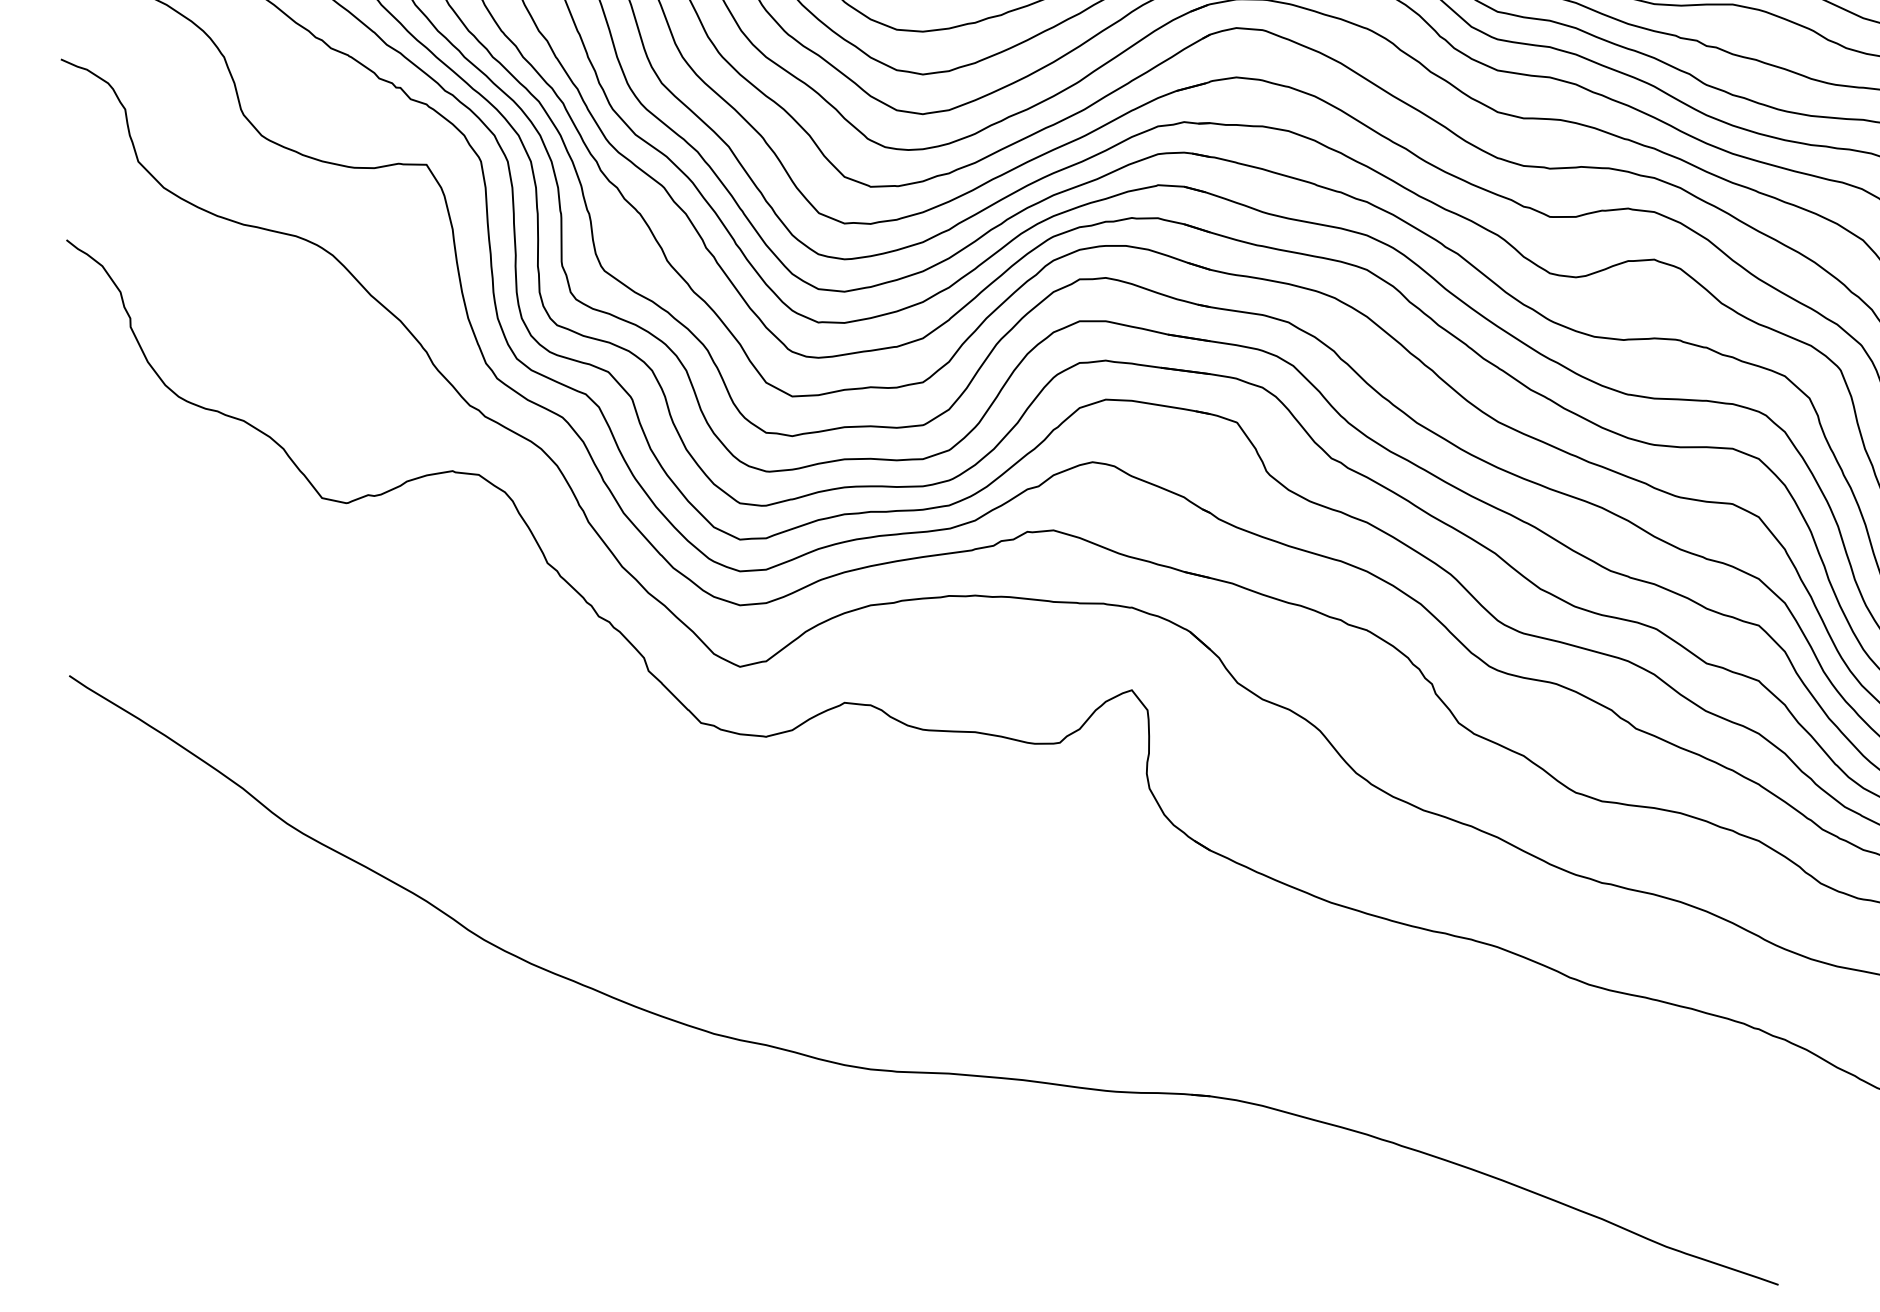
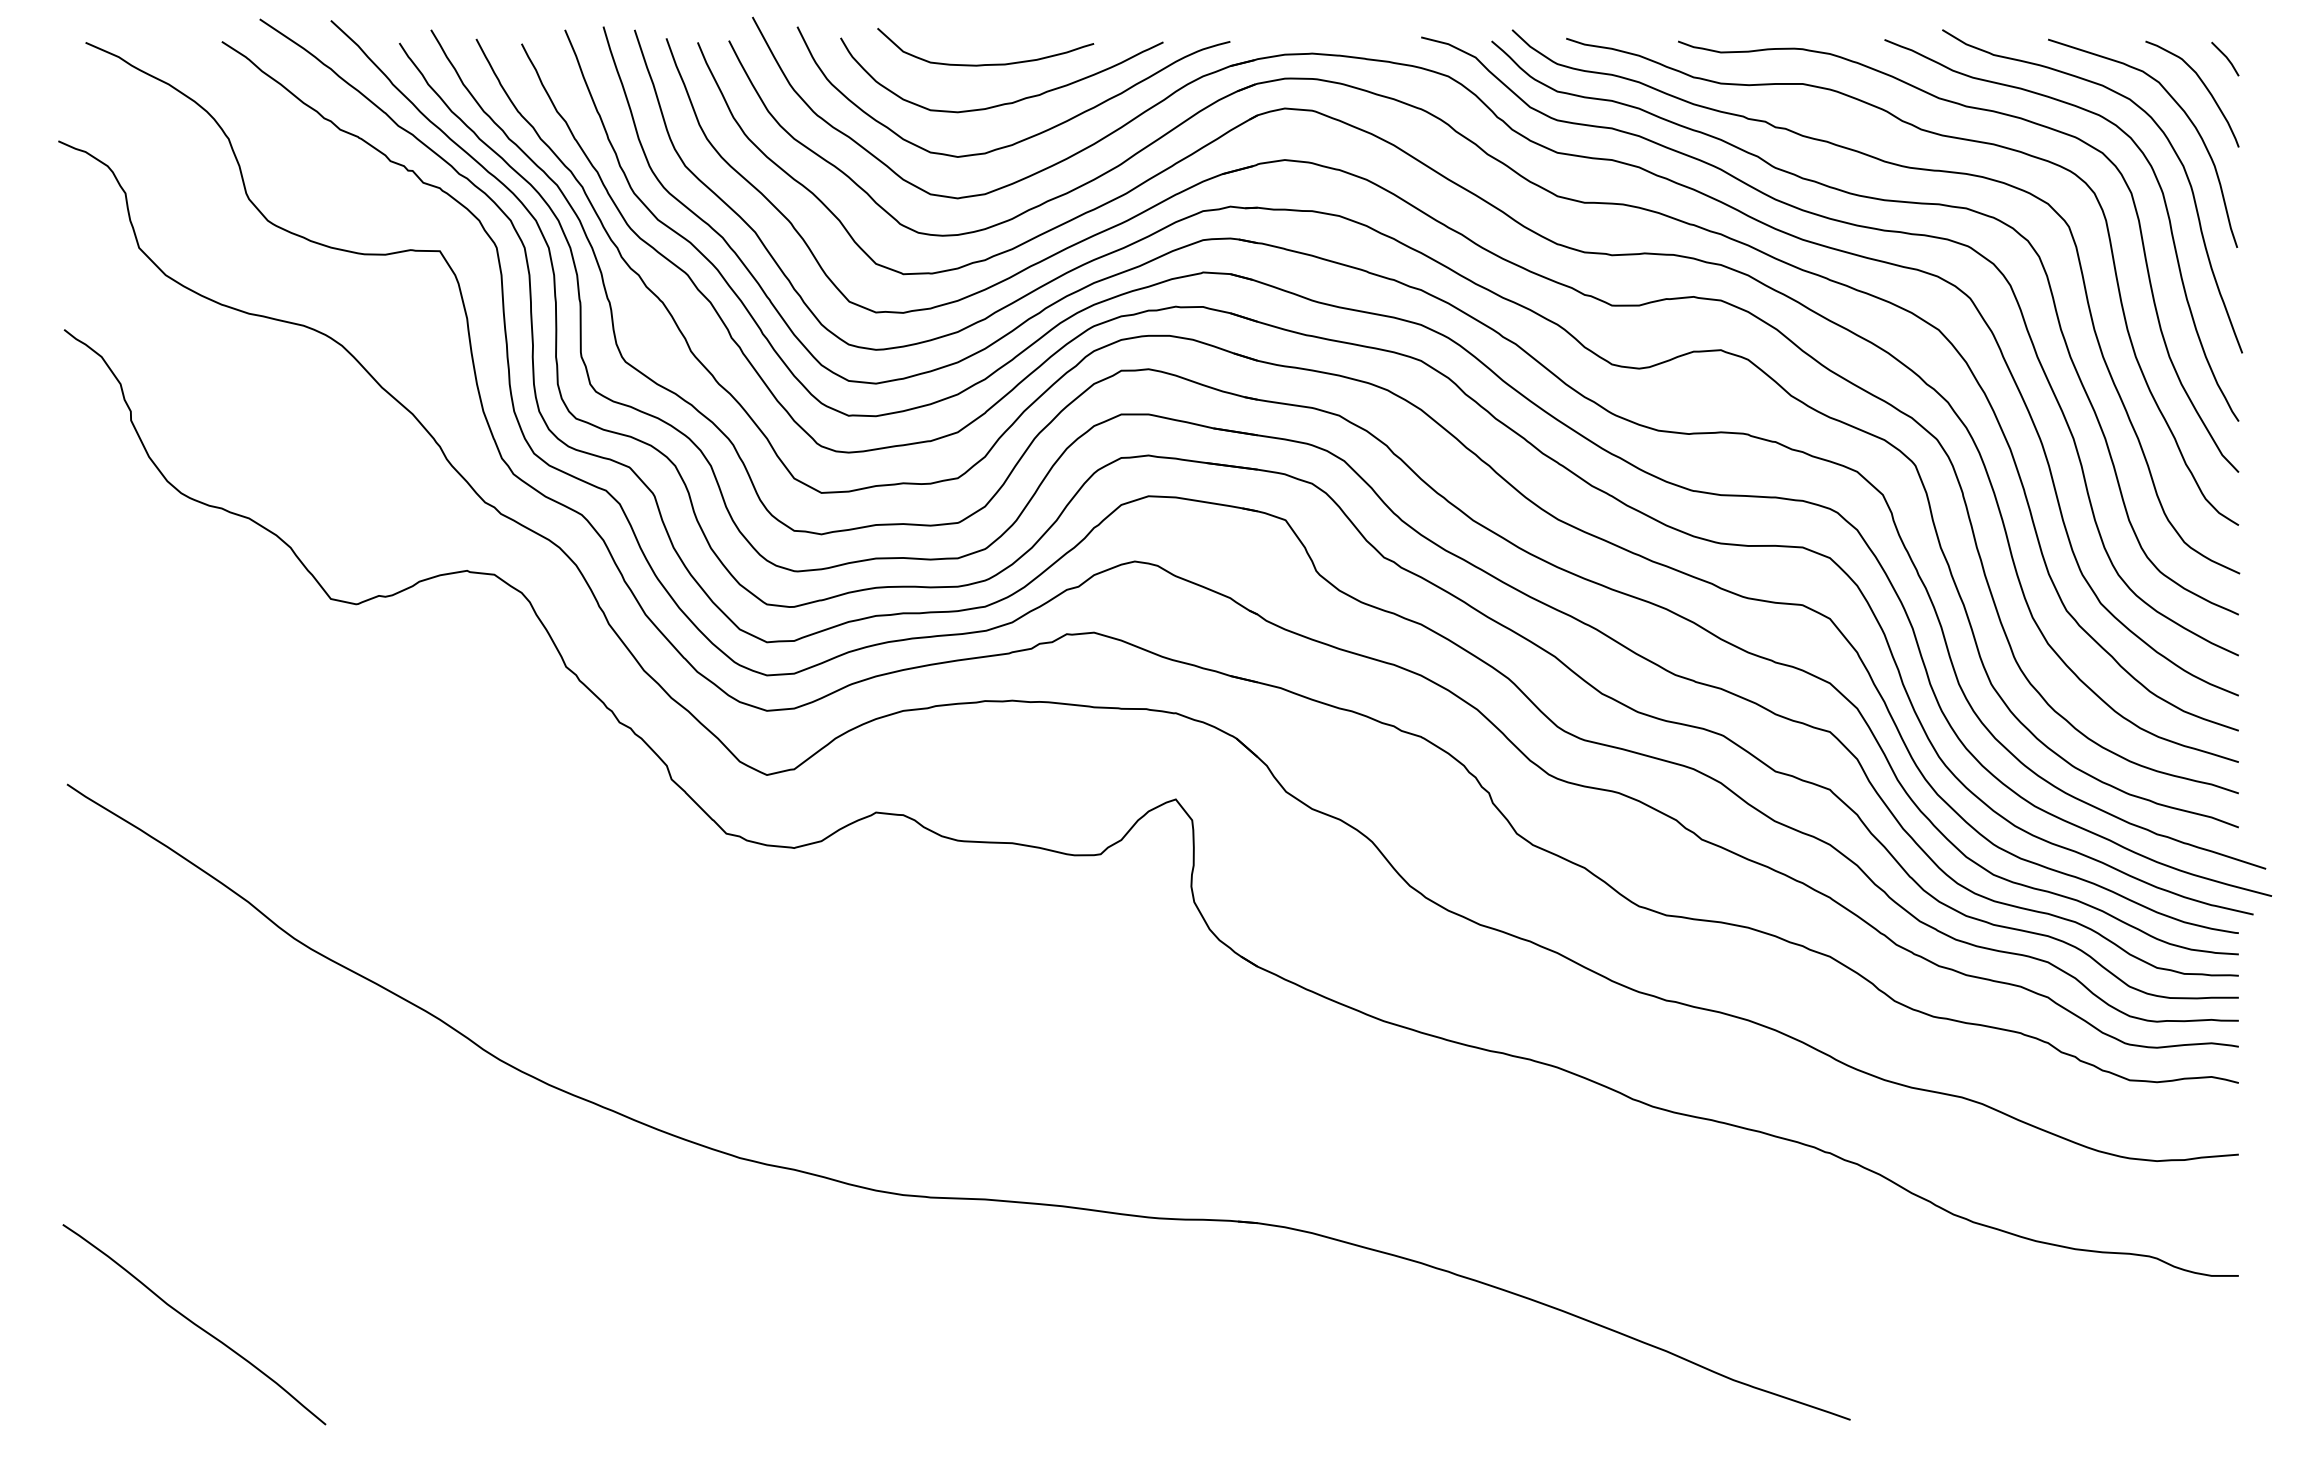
curve: (191, 1193) -> (194, 1324), added

